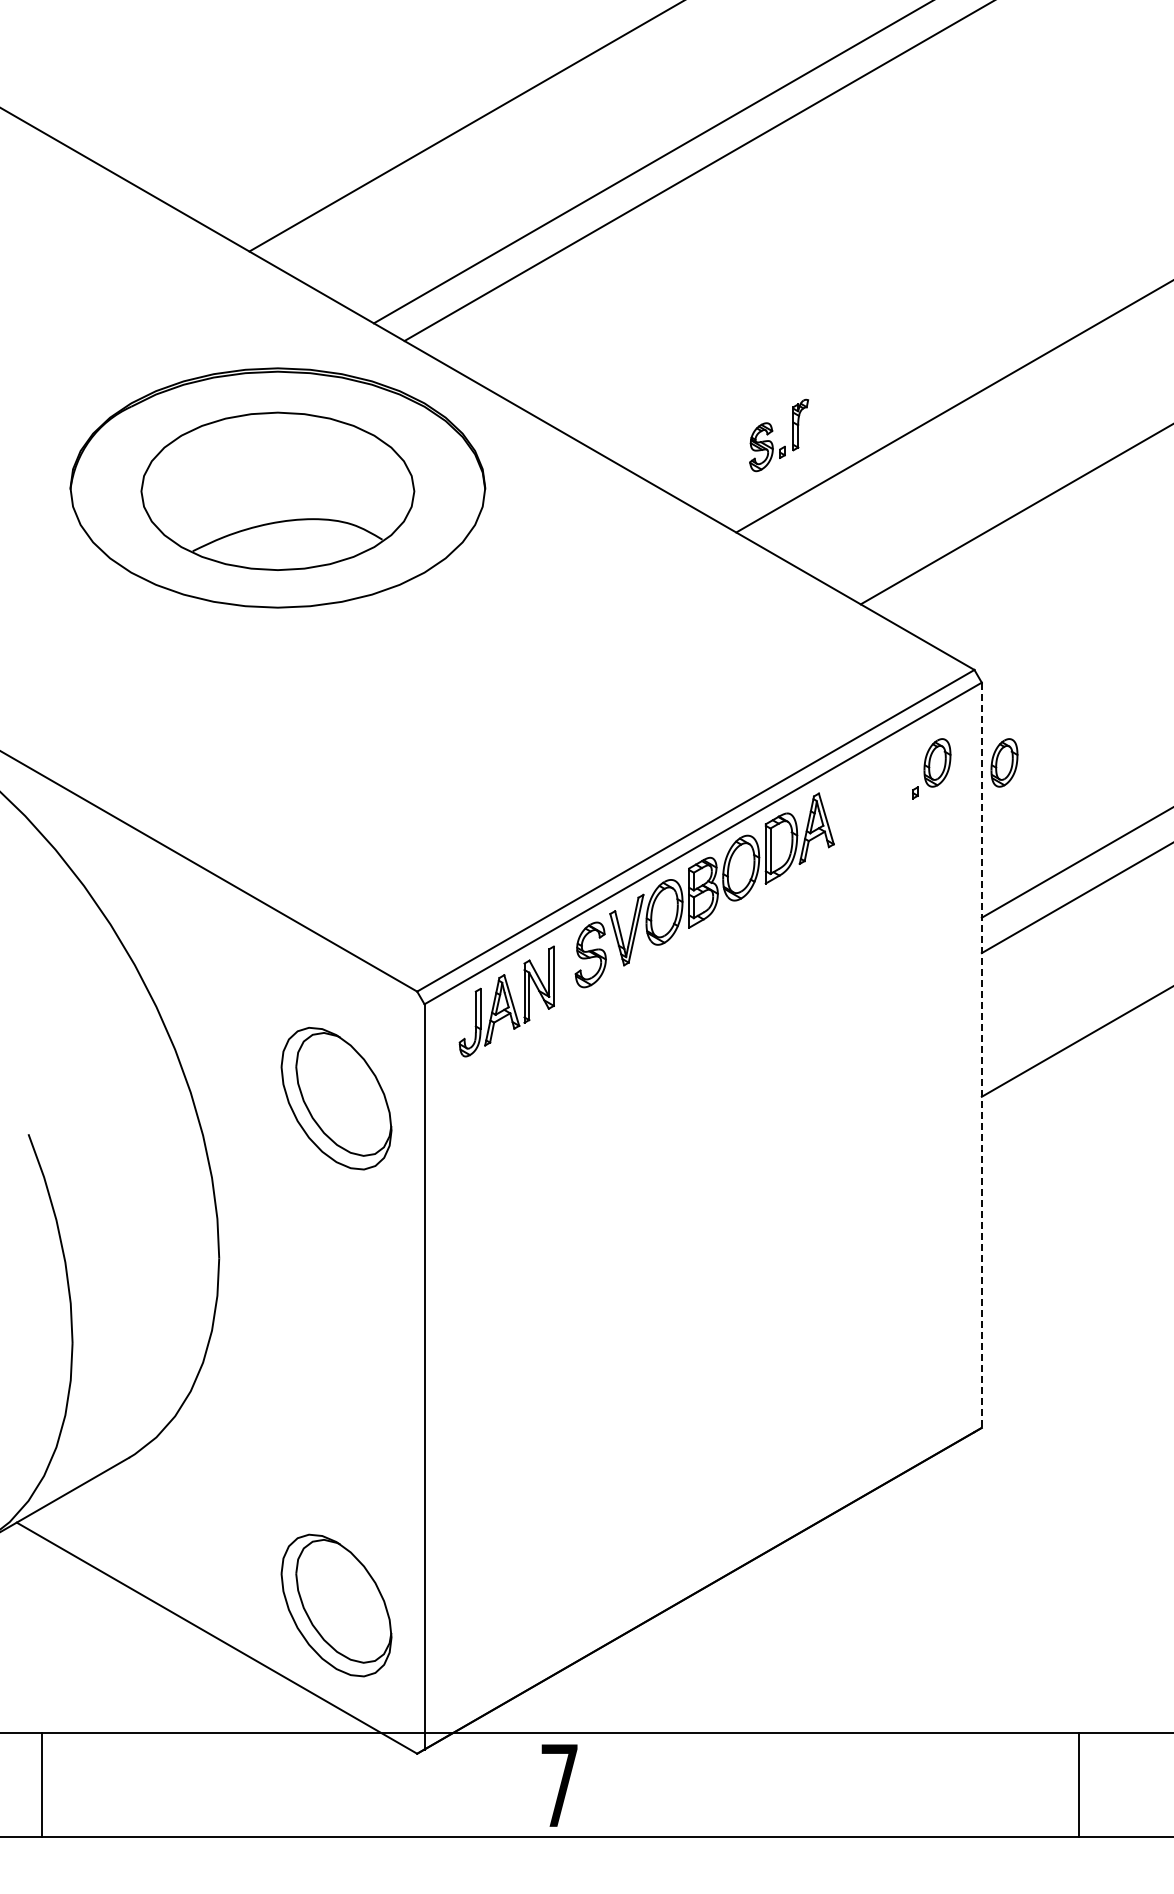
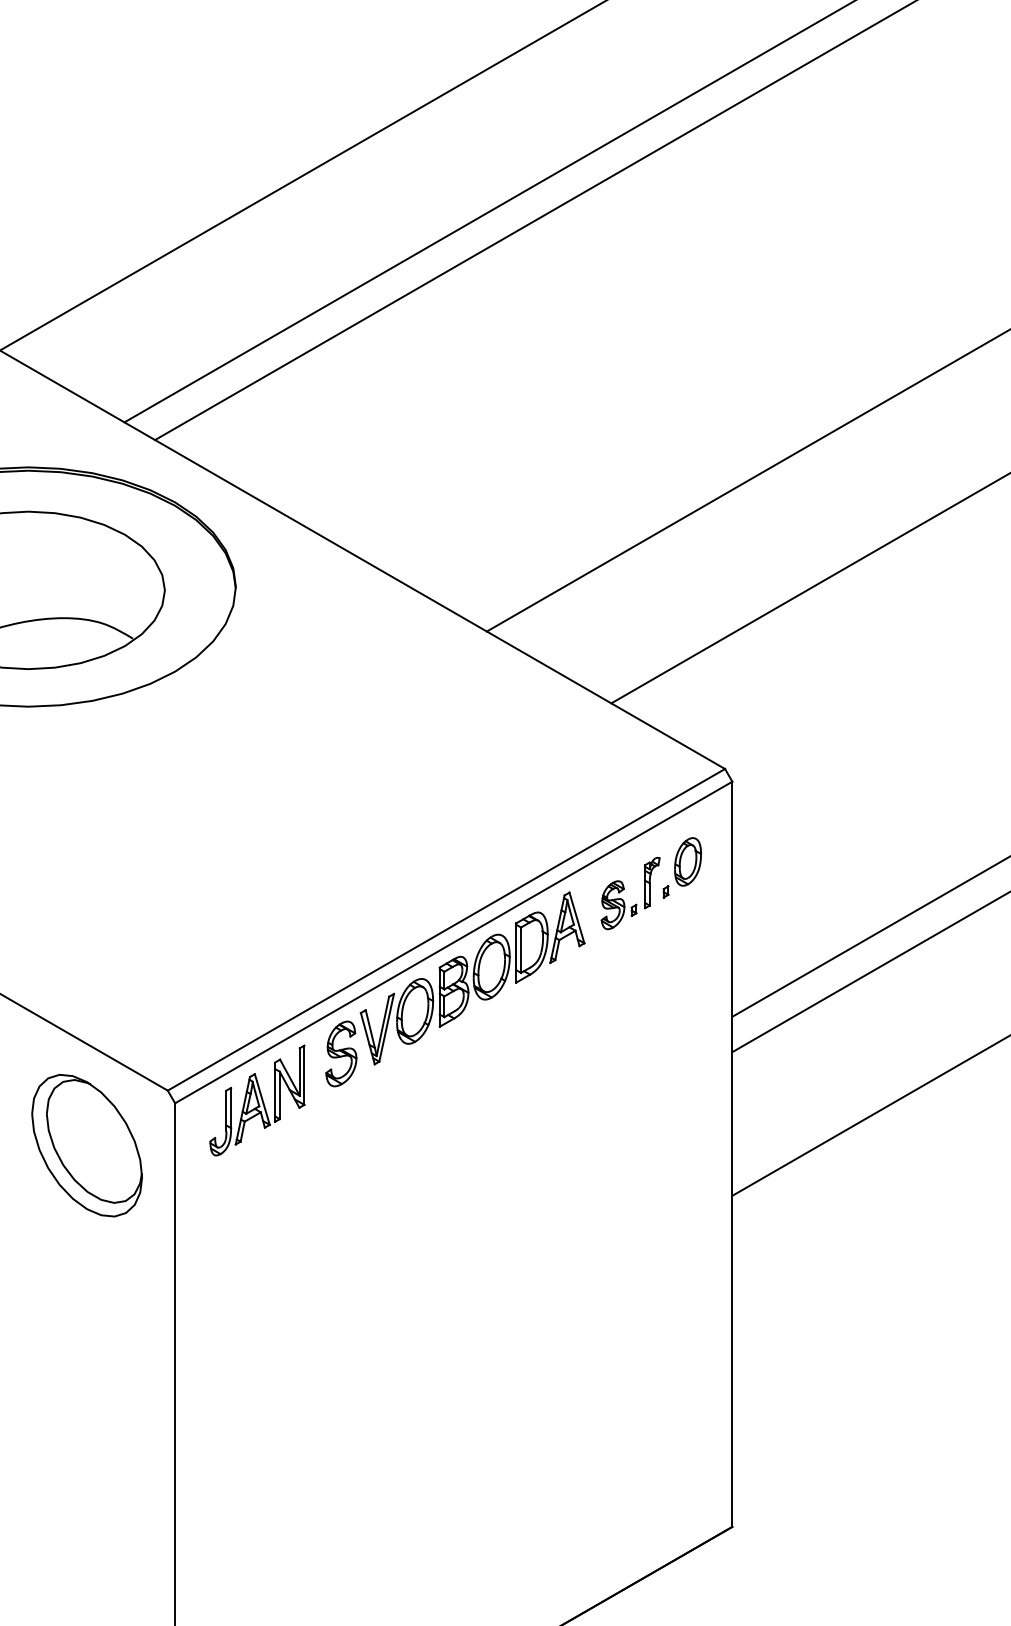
part: (773, 431) -> (625, 889), moved
part: (1004, 762) -> (755, 861), removed
line: (981, 1055) -> (732, 1154), dashed -> solid
part: (336, 1098) -> (87, 1145), moved

